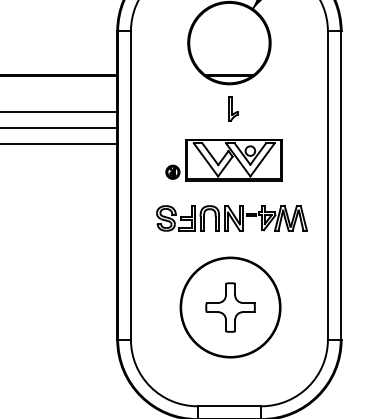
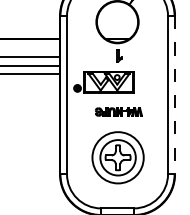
part: (223, 160) -> (103, 82), moved
line: (340, 186) -> (174, 95), solid -> dashed
part: (231, 217) -> (118, 111), size x0.6
circle: (229, 307) -> (117, 157), size x0.7

